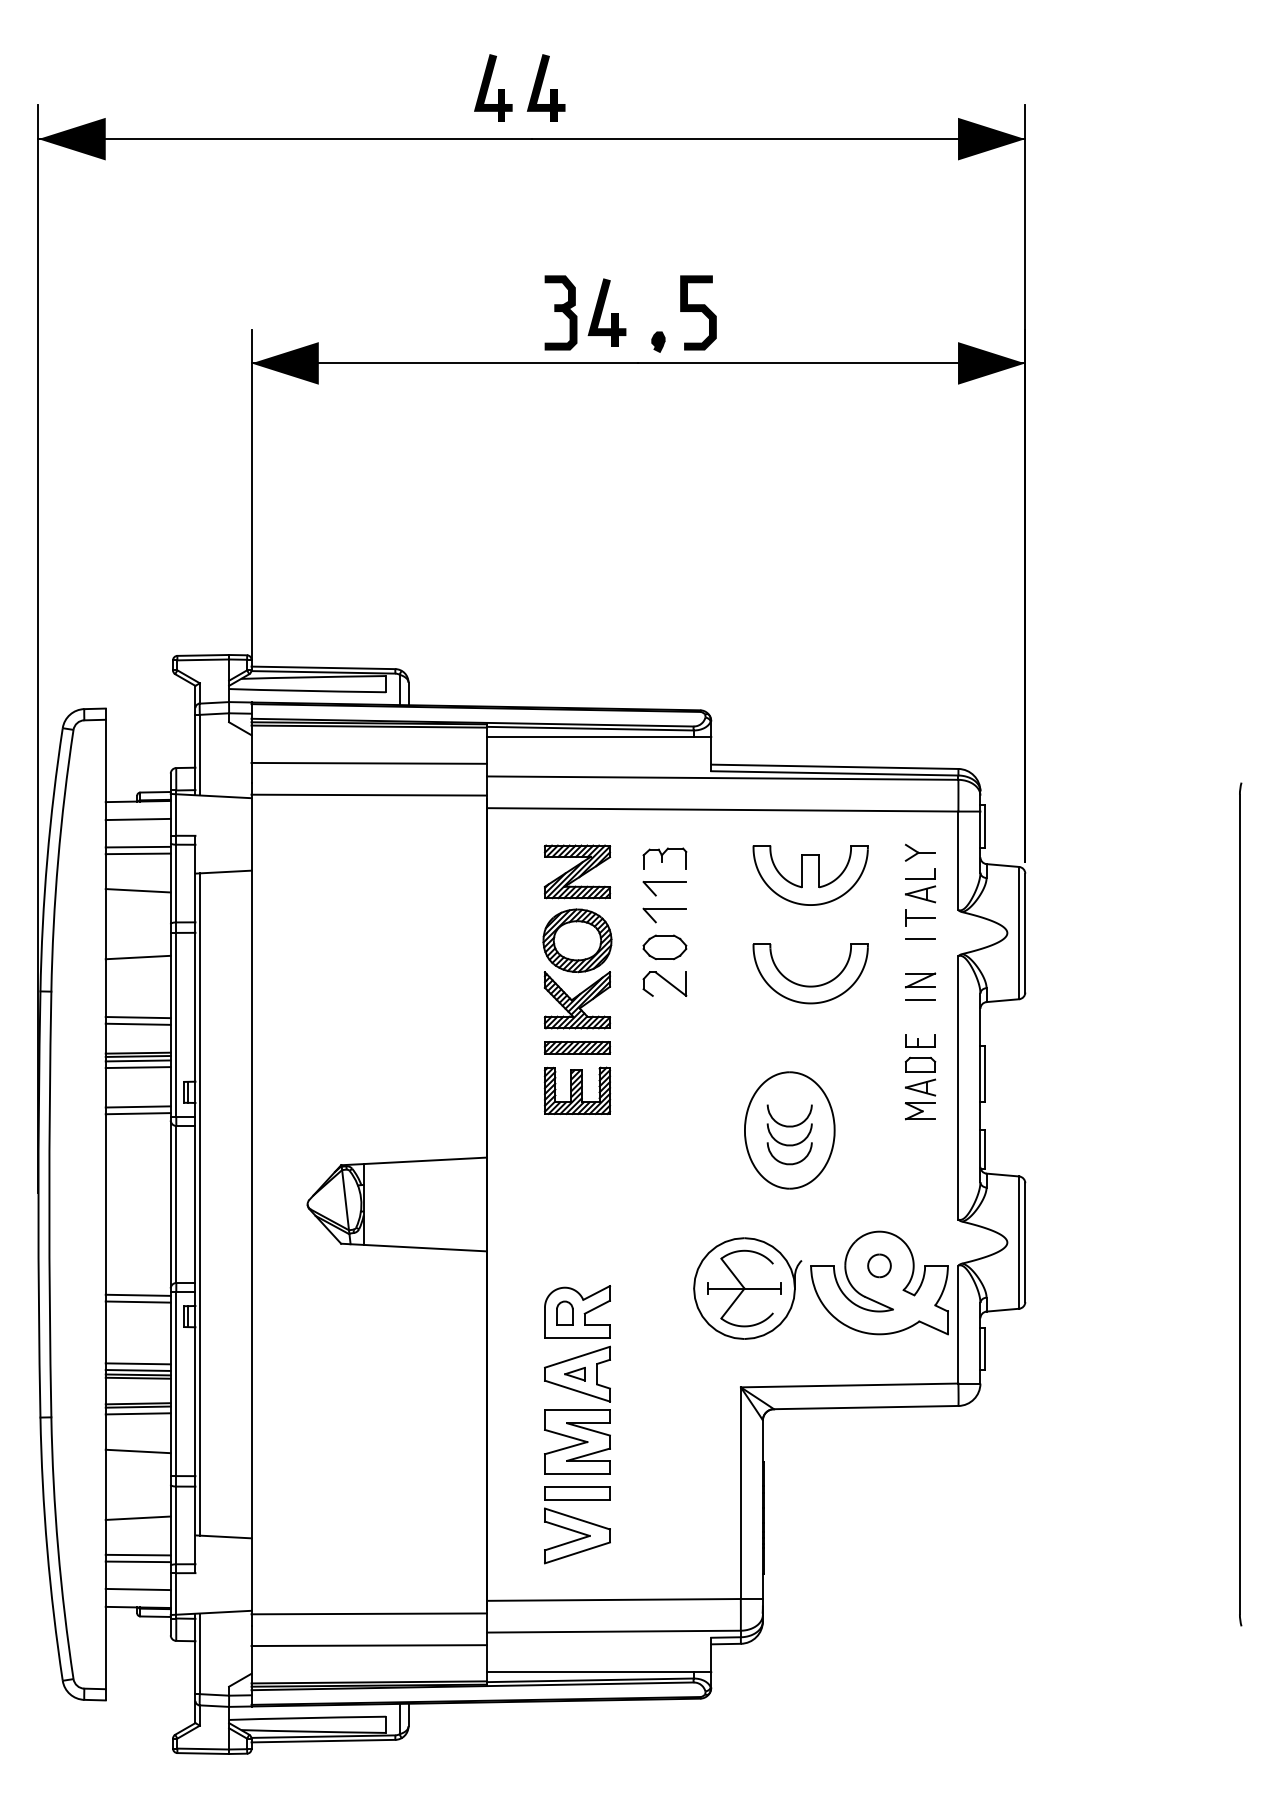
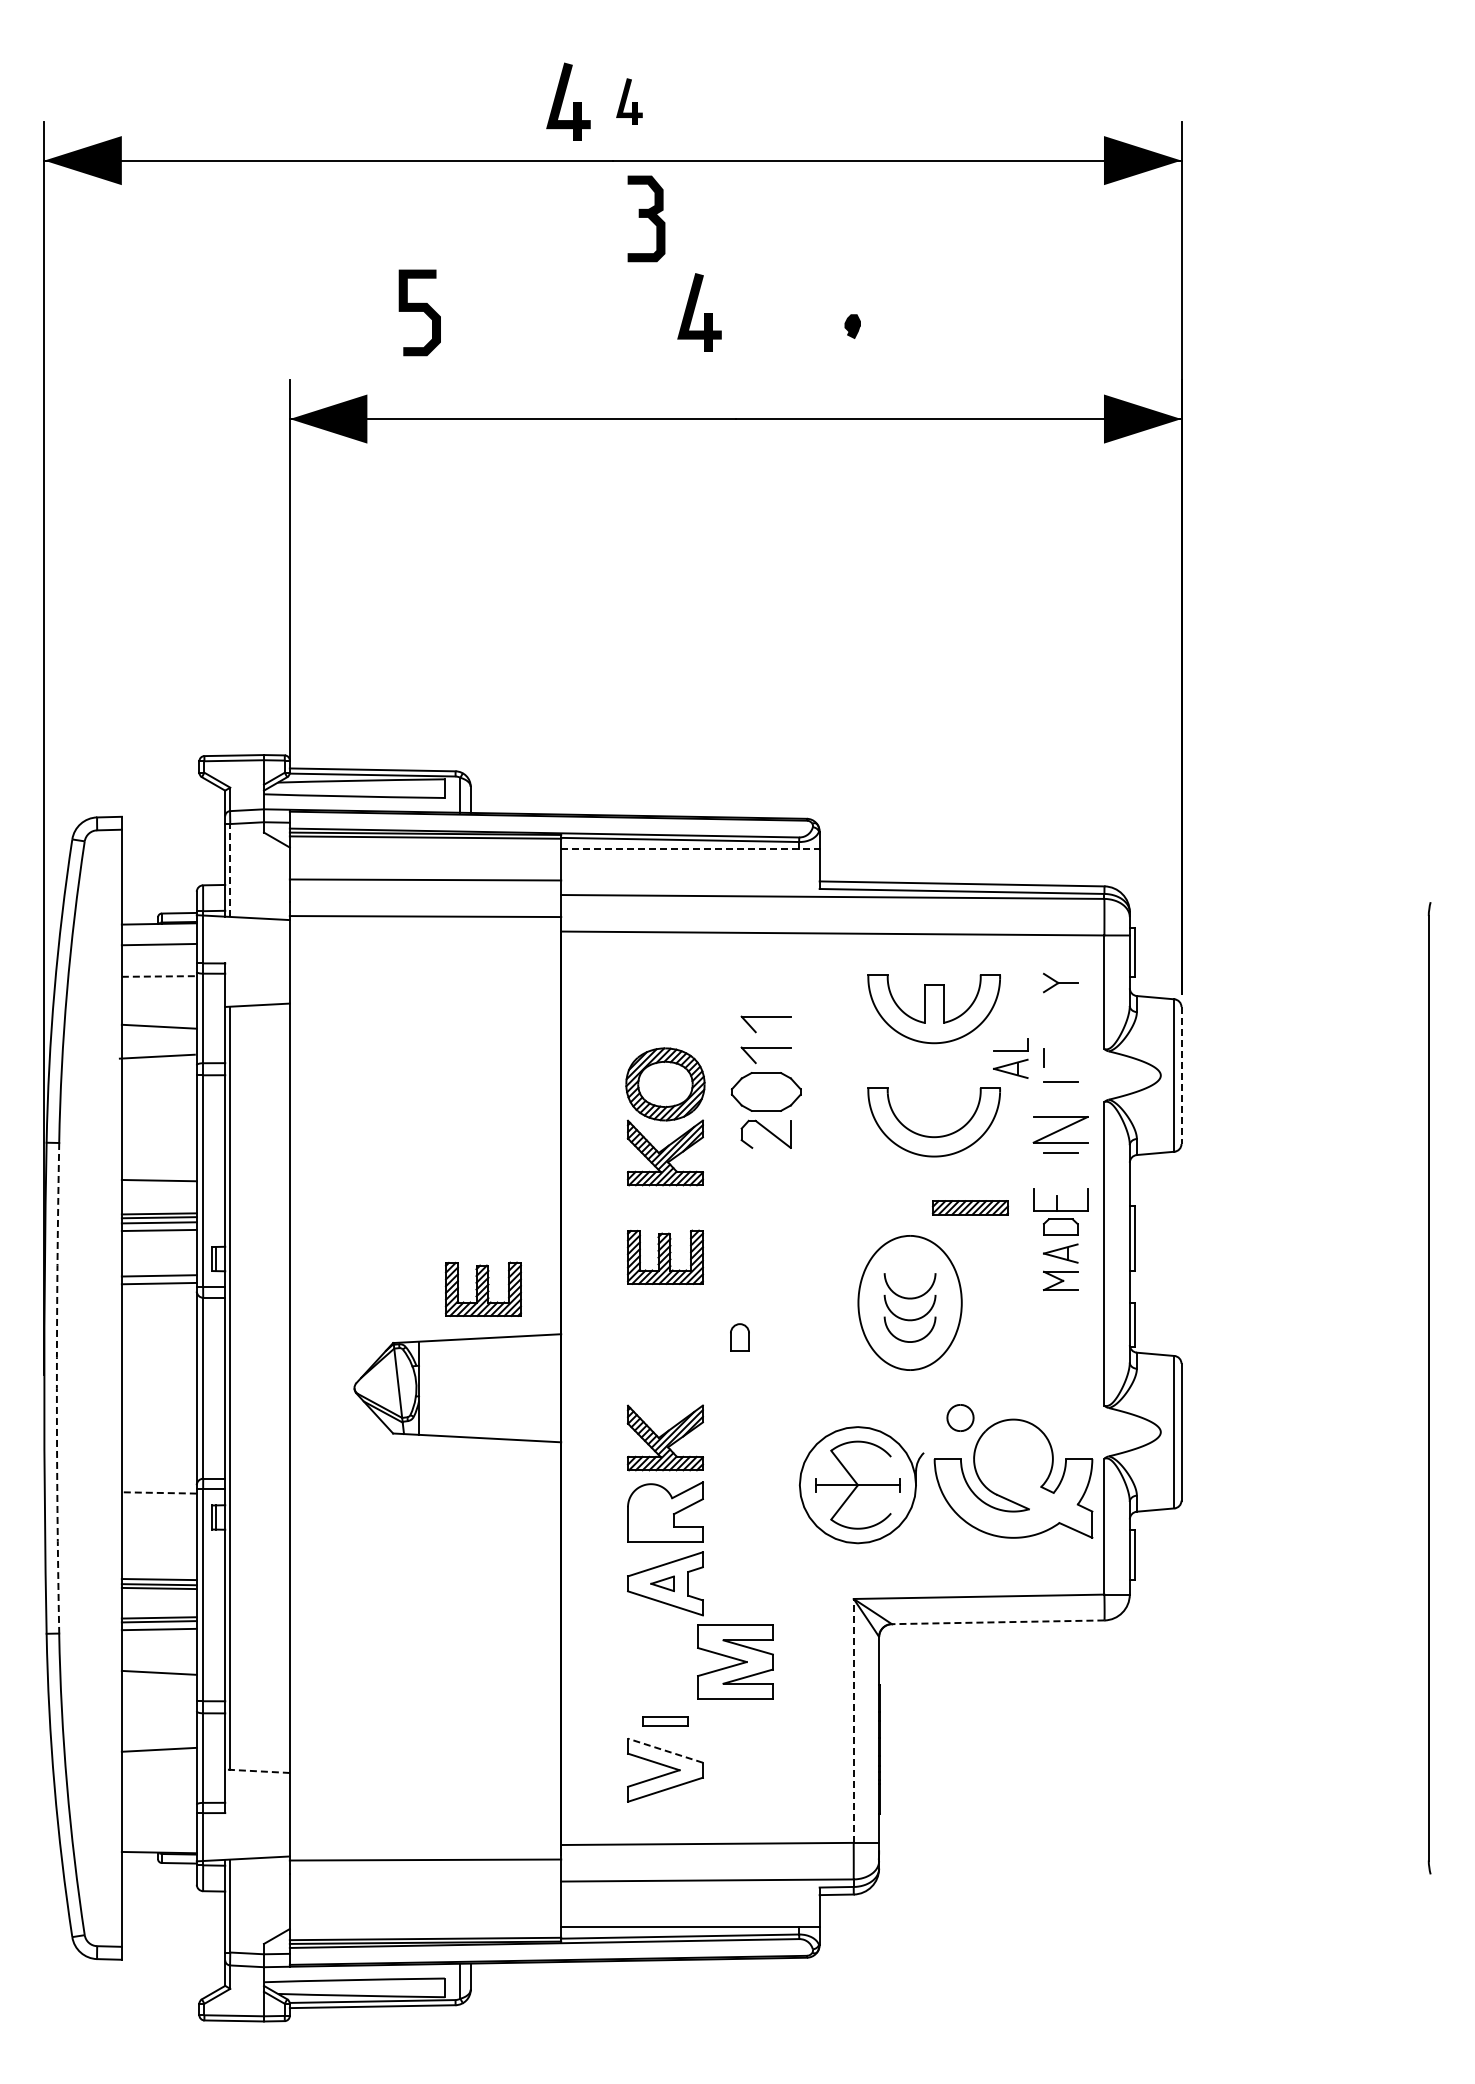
part: (546, 87) -> (629, 101), size x0.6
curve: (698, 311) -> (419, 311), moved
part: (561, 312) -> (646, 218), moved
part: (607, 312) -> (699, 312), moved
part: (658, 342) -> (852, 326), moved
line: (599, 736) -> (690, 849), solid -> dashed
line: (200, 755) -> (230, 870), solid -> dashed
line: (138, 847) -> (159, 976), solid -> dashed
line: (137, 853) -> (158, 983), removed
part: (664, 858) -> (765, 989), removed
part: (577, 871) -> (665, 1004), removed
part: (920, 885) -> (1010, 1058), moved
line: (920, 918) -> (1060, 1058), removed
line: (1025, 933) -> (1181, 1076), solid -> dashed
part: (664, 946) -> (765, 1091), size x1.4
line: (137, 957) -> (156, 1056), moved
part: (920, 980) -> (1060, 1130), size x1.6
line: (137, 1017) -> (158, 1172), removed
part: (920, 1040) -> (1060, 1199), size x1.6
part: (577, 1047) -> (970, 1207), moved
part: (419, 1117) -> (483, 1288), added
arc: (49, 1204) -> (56, 1388), solid -> dashed
part: (576, 1247) -> (664, 1437), added
part: (879, 1265) -> (960, 1417), moved
line: (137, 1294) -> (158, 1492), solid -> dashed
line: (137, 1301) -> (158, 1500), removed
part: (564, 1313) -> (739, 1337), moved
line: (137, 1363) -> (158, 1571), removed
line: (865, 1407) -> (997, 1622), solid -> dashed
part: (577, 1441) -> (735, 1661), moved
line: (740, 1492) -> (853, 1720), solid -> dashed
part: (577, 1493) -> (665, 1721), size x0.6
line: (576, 1518) -> (664, 1750), solid -> dashed
line: (223, 1537) -> (257, 1771), solid -> dashed
line: (137, 1555) -> (158, 1792), removed
line: (137, 1561) -> (158, 1799), removed
line: (137, 1589) -> (158, 1831), removed
line: (369, 1645) -> (425, 1896), removed

